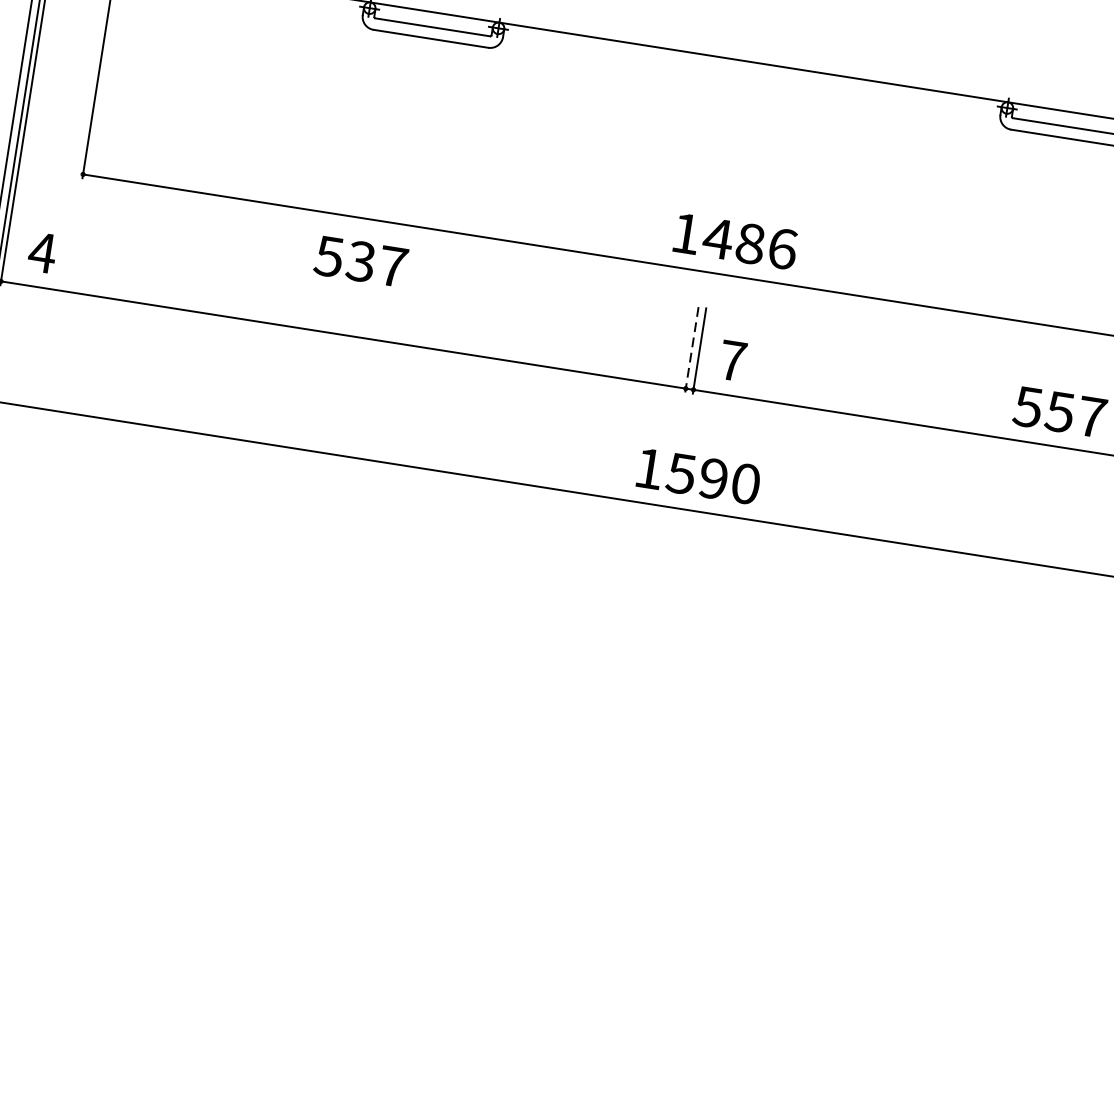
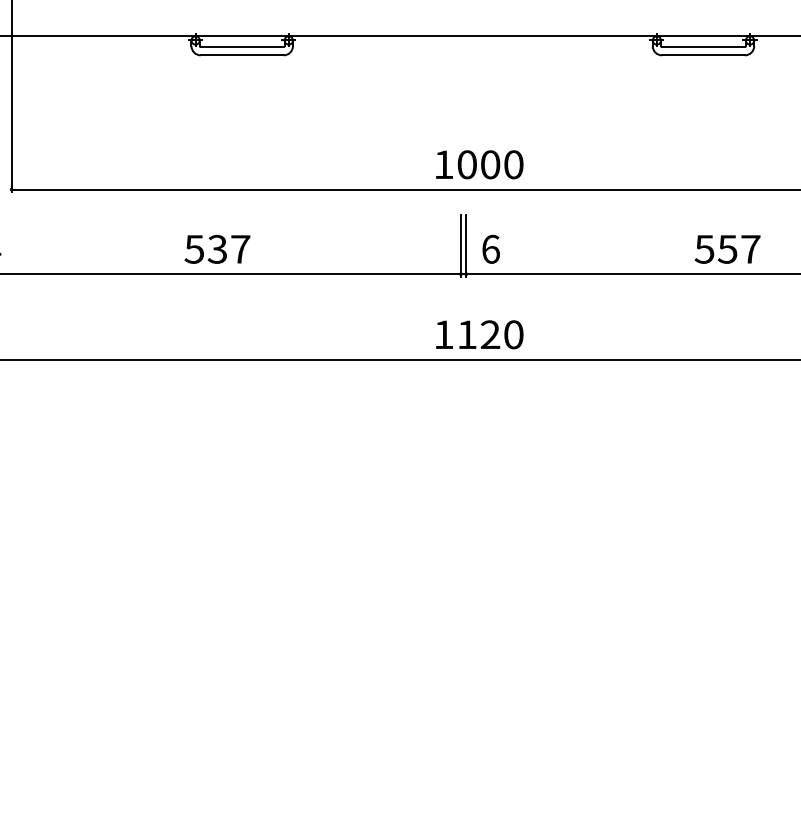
text: (749, 243) -> (489, 164), 1486 -> 1000
text: (361, 260) -> (217, 248), moved
line: (691, 350) -> (460, 246), dashed -> solid
text: (732, 359) -> (490, 248), 7 -> 6
text: (697, 475) -> (478, 334), 1590 -> 1120

